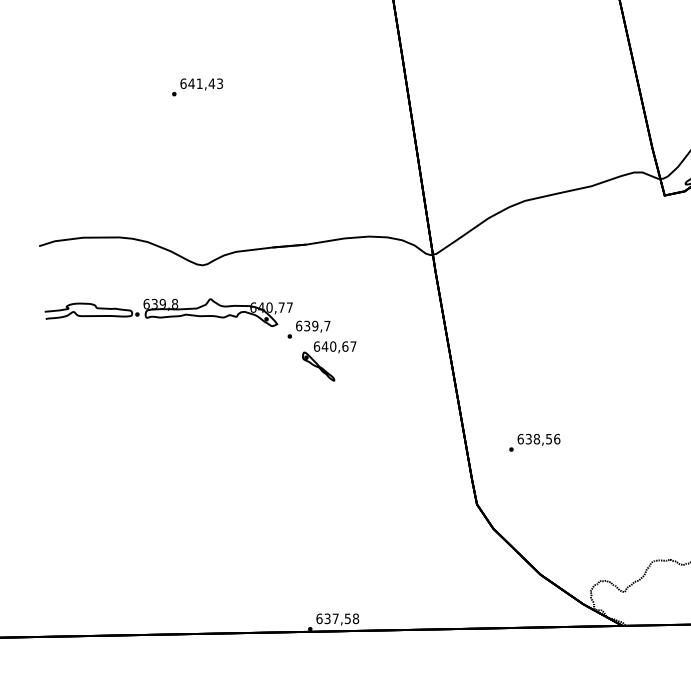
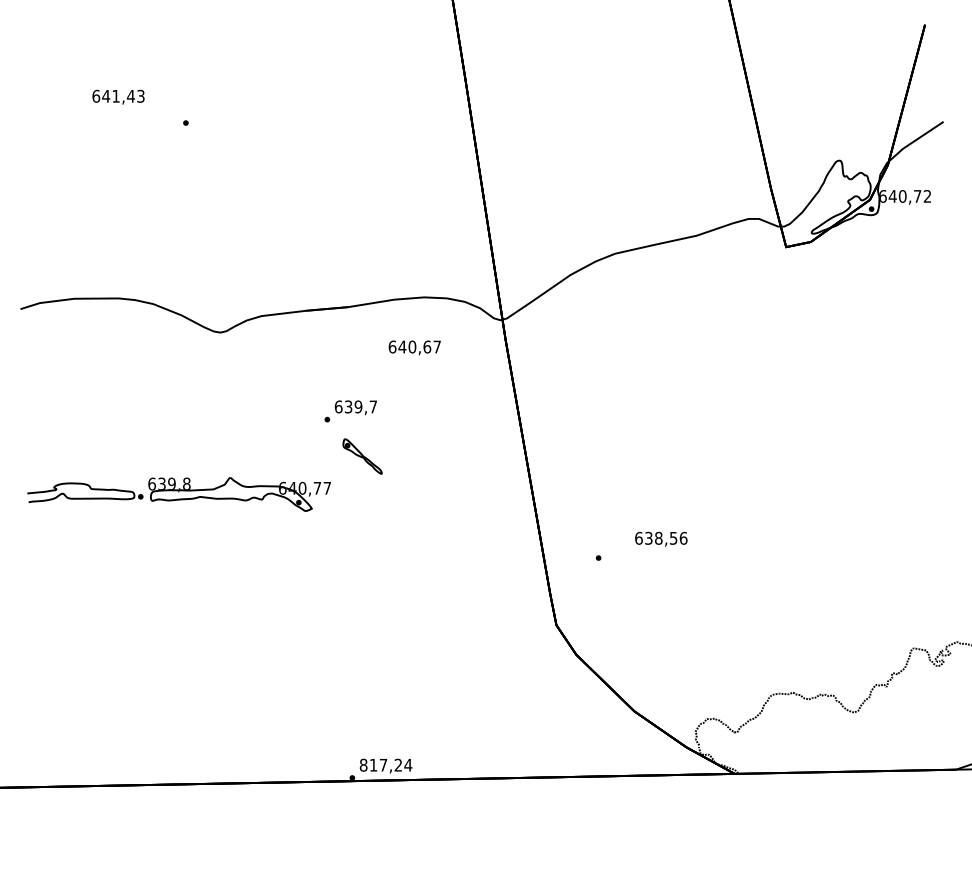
text: (201, 83) -> (118, 96), moved
part: (168, 312) -> (178, 494), moved
text: (334, 346) -> (414, 347), moved
text: (539, 439) -> (661, 538), moved
text: (337, 618) -> (385, 764), 637,58 -> 817,24

